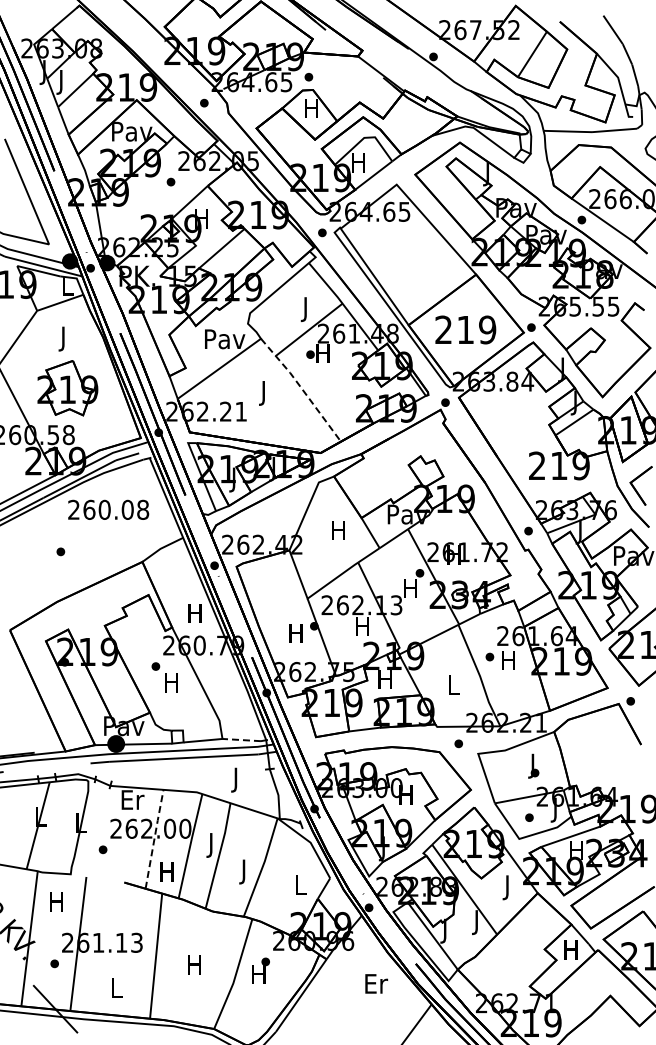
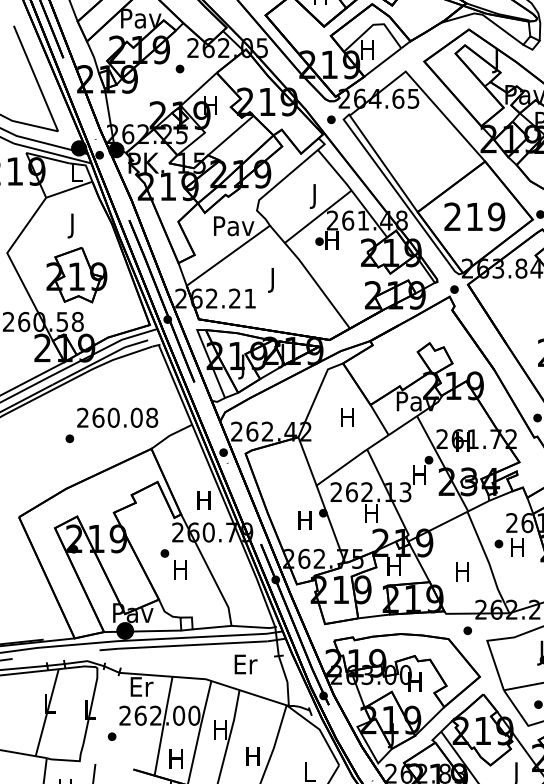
line: (301, 388) -> (310, 275), dashed -> solid
text: (108, 509) -> (117, 417), moved
text: (453, 684) -> (462, 571), L -> H
line: (241, 740) -> (250, 627), dashed -> solid
text: (236, 779) -> (245, 666), J -> Er
line: (154, 838) -> (163, 725), dashed -> solid
text: (211, 845) -> (220, 732), J -> H
text: (243, 871) -> (252, 758), J -> H

